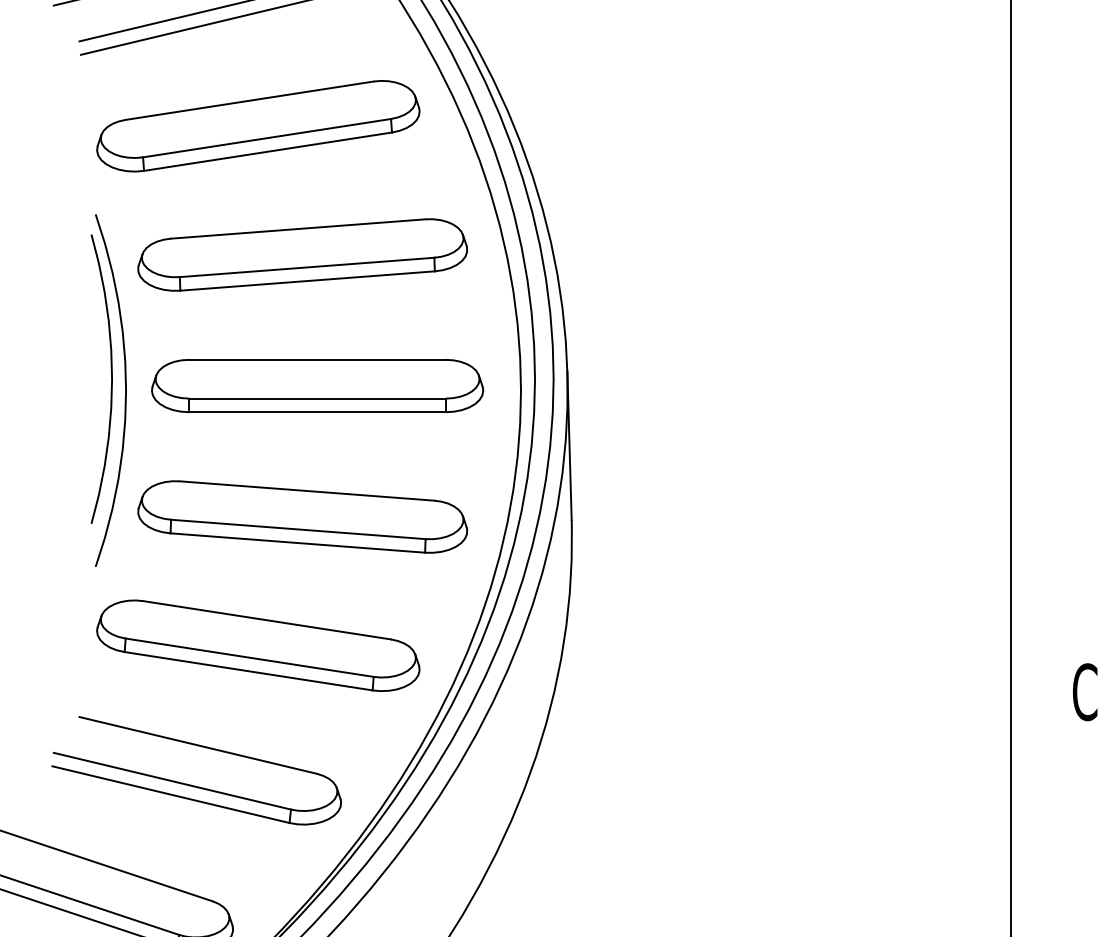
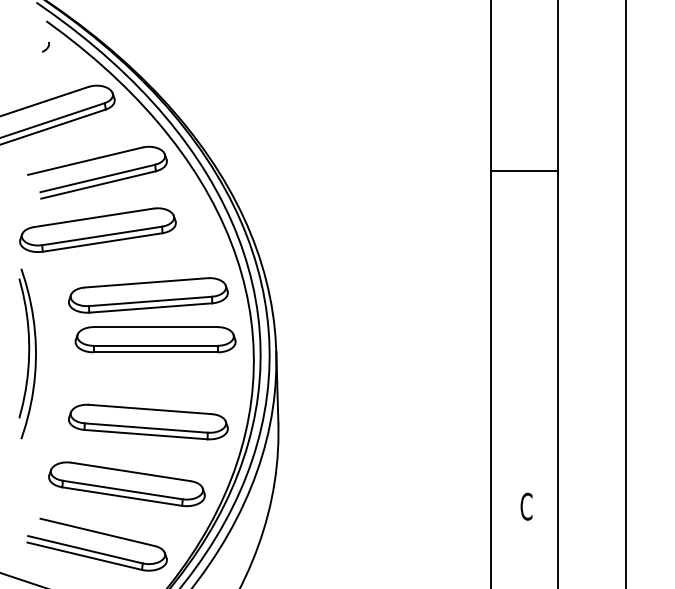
part: (257, 124) -> (97, 229), moved
part: (317, 385) -> (155, 339), moved
part: (108, 389) -> (27, 353), moved

